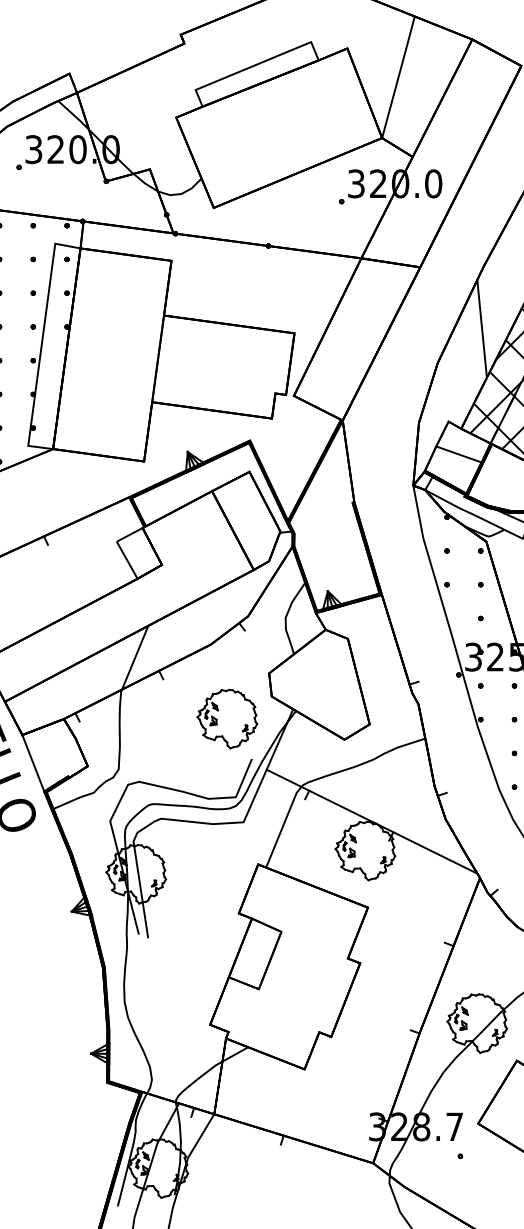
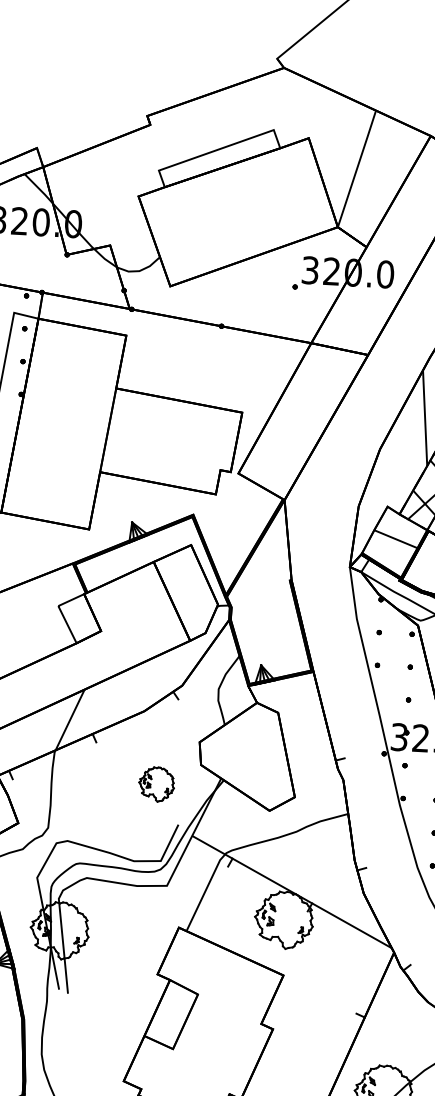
part: (227, 718) -> (156, 783), size x0.6

